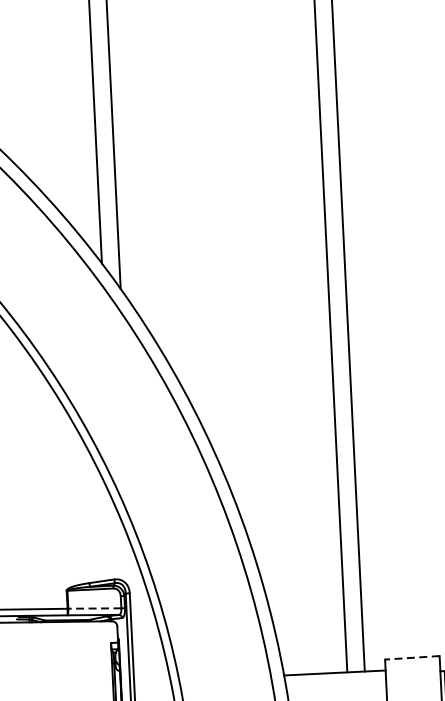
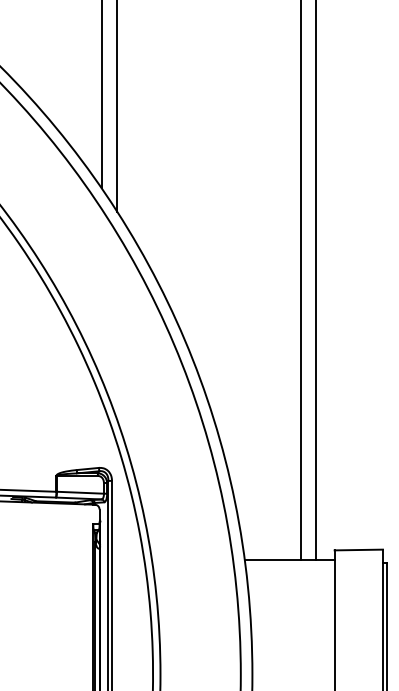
line: (94, 608) -> (80, 492), dashed -> solid
line: (412, 658) -> (358, 550), dashed -> solid

